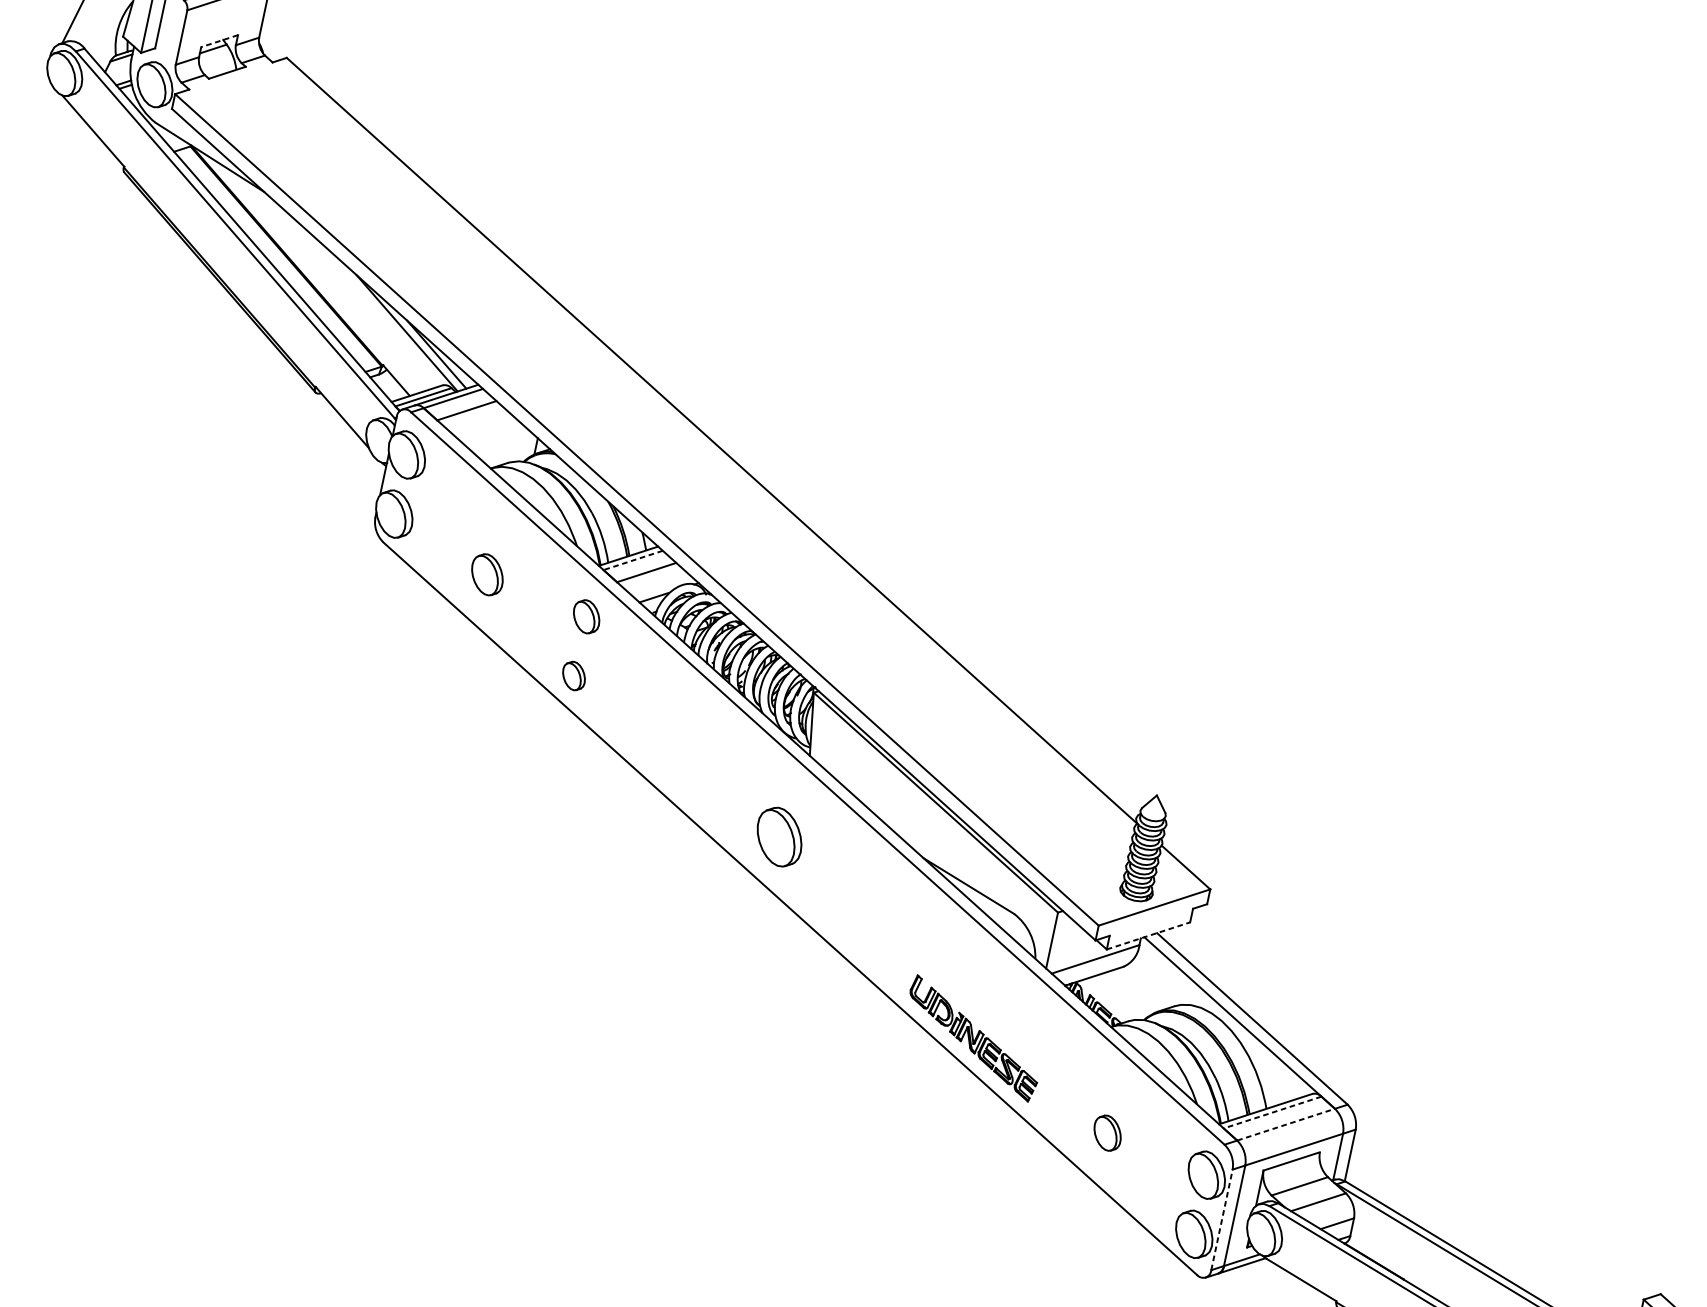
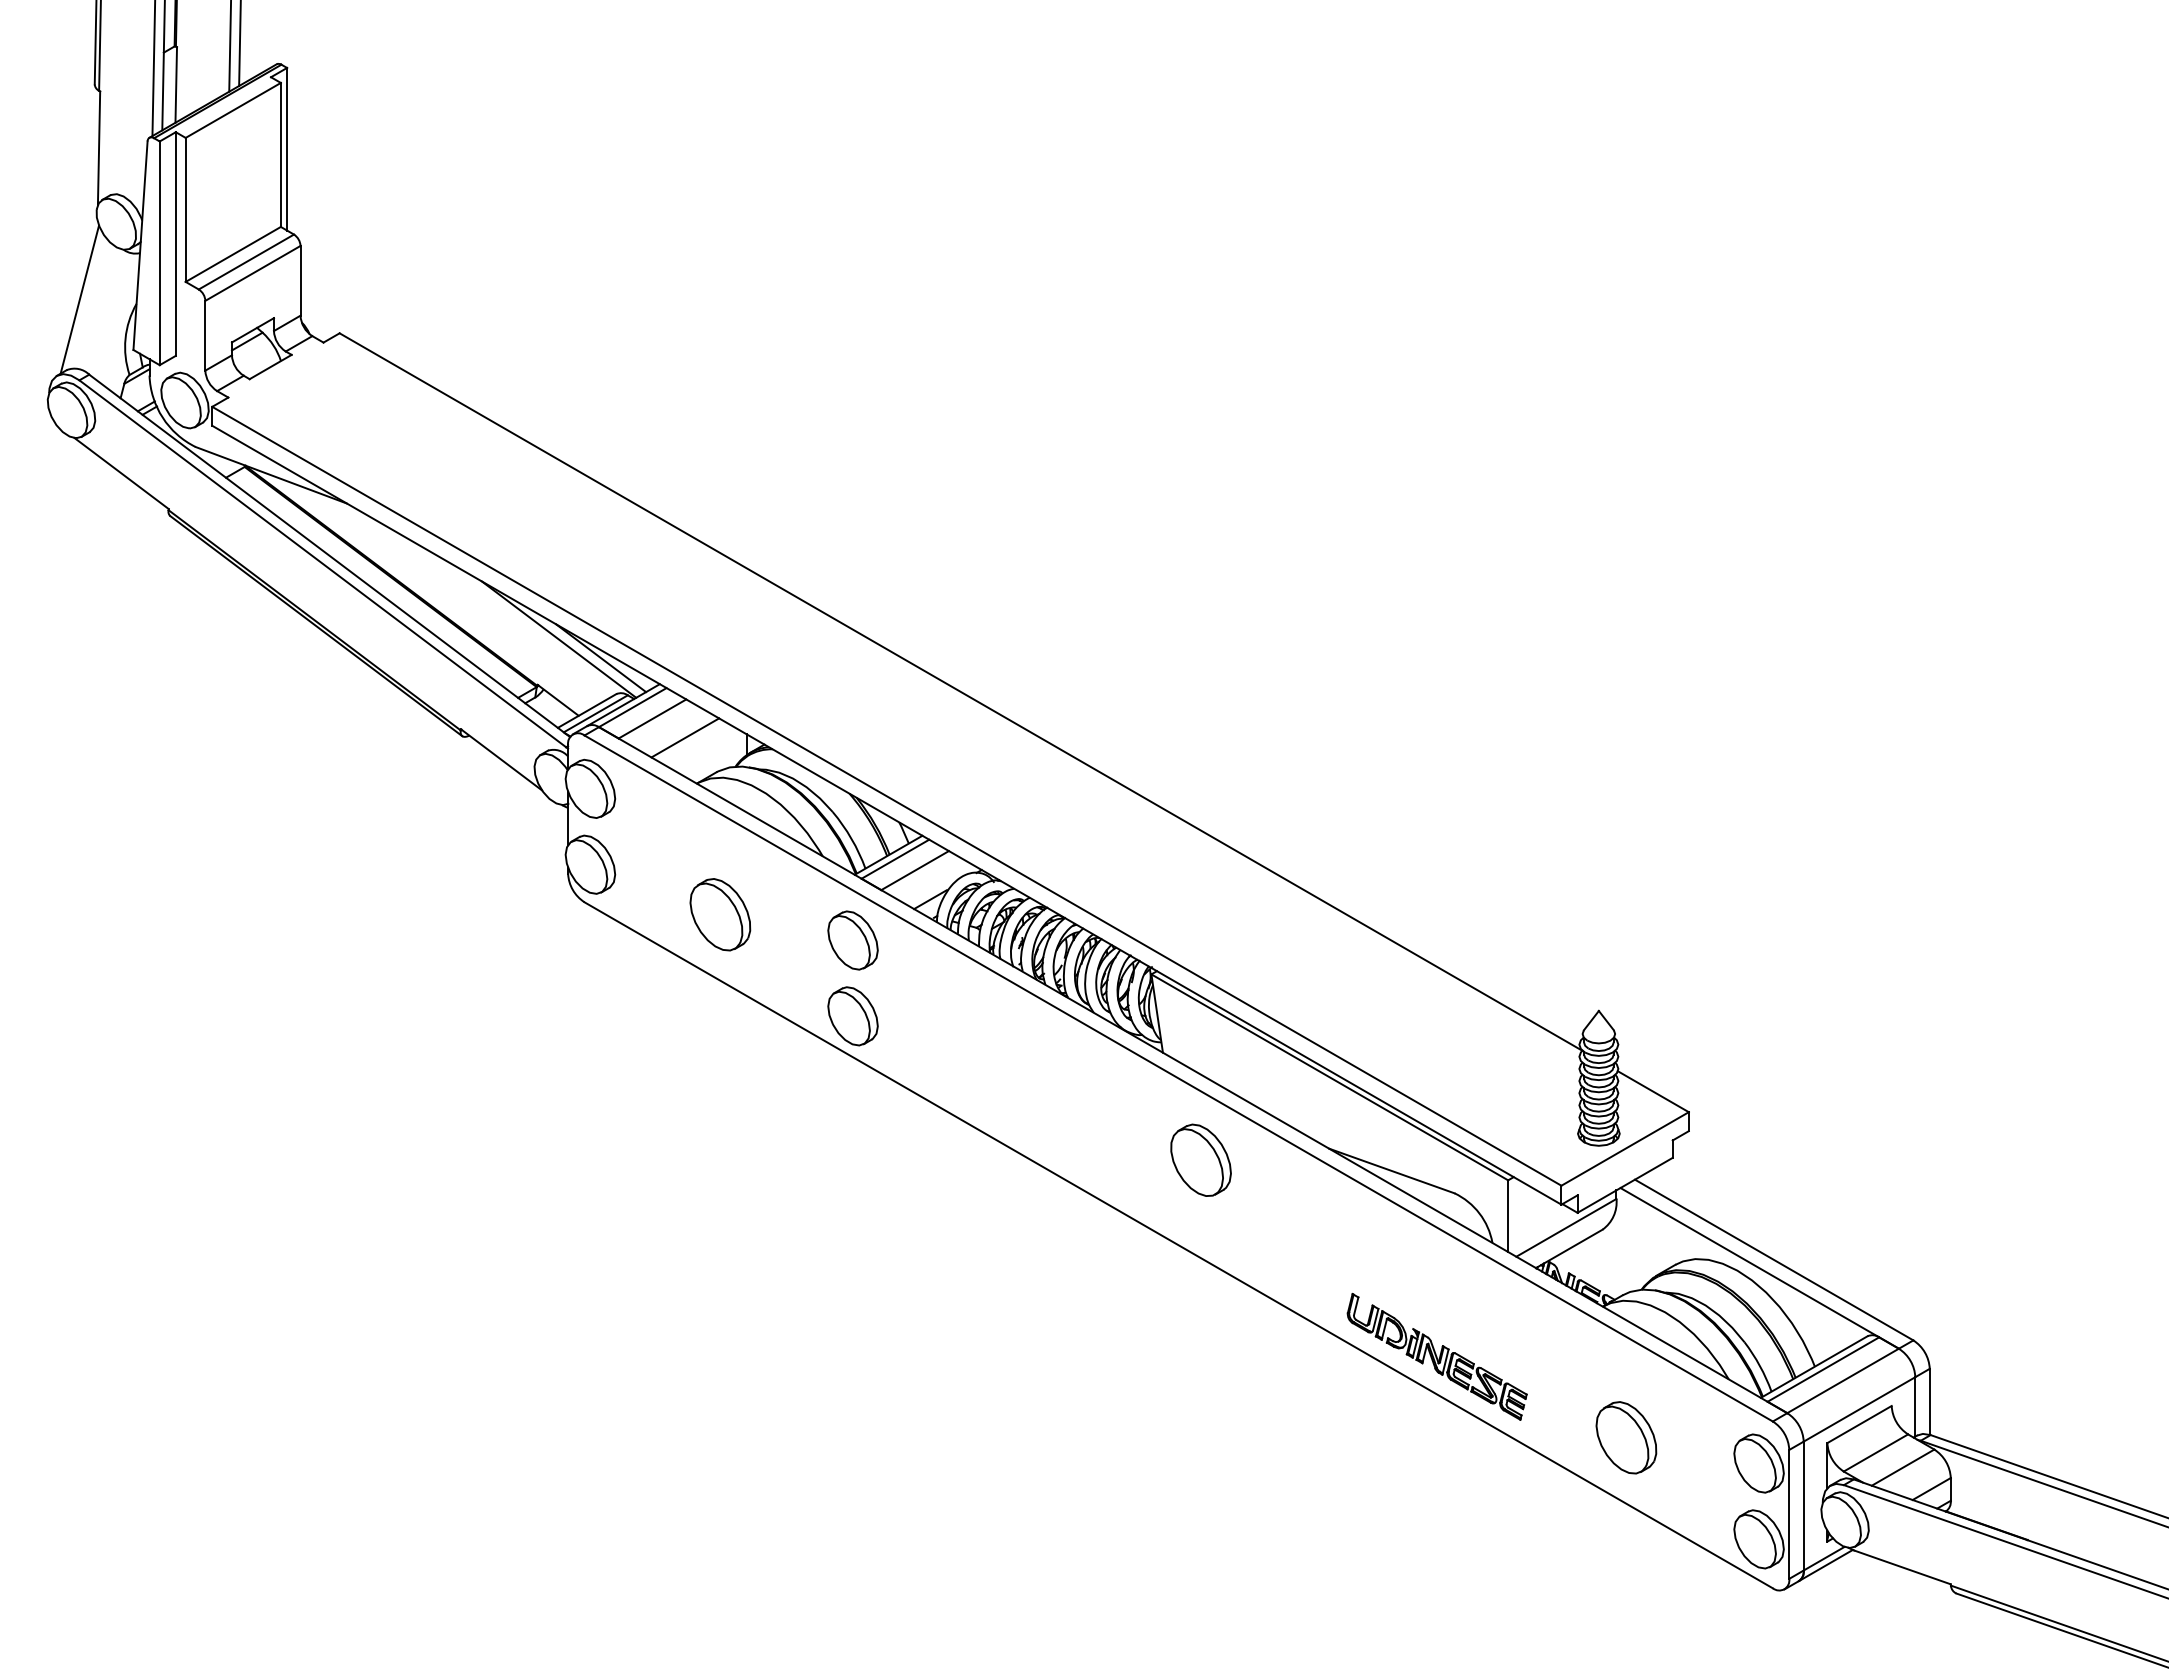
line: (219, 41) -> (252, 330), dashed -> solid
line: (489, 430) -> (685, 737), added
line: (632, 560) -> (894, 859), dashed -> solid
part: (487, 574) -> (720, 914), size x1.43
part: (586, 616) -> (852, 940), size x1.43
part: (573, 676) -> (852, 1016), size x1.67
part: (779, 836) -> (1200, 1159), moved
line: (1148, 936) -> (1625, 1185), dashed -> solid
line: (1272, 1112) -> (1823, 1369), dashed -> solid
line: (1286, 1124) -> (1843, 1380), dashed -> solid
part: (1107, 1132) -> (1626, 1437), size x1.67
line: (1222, 1219) -> (1789, 1513), dashed -> solid

